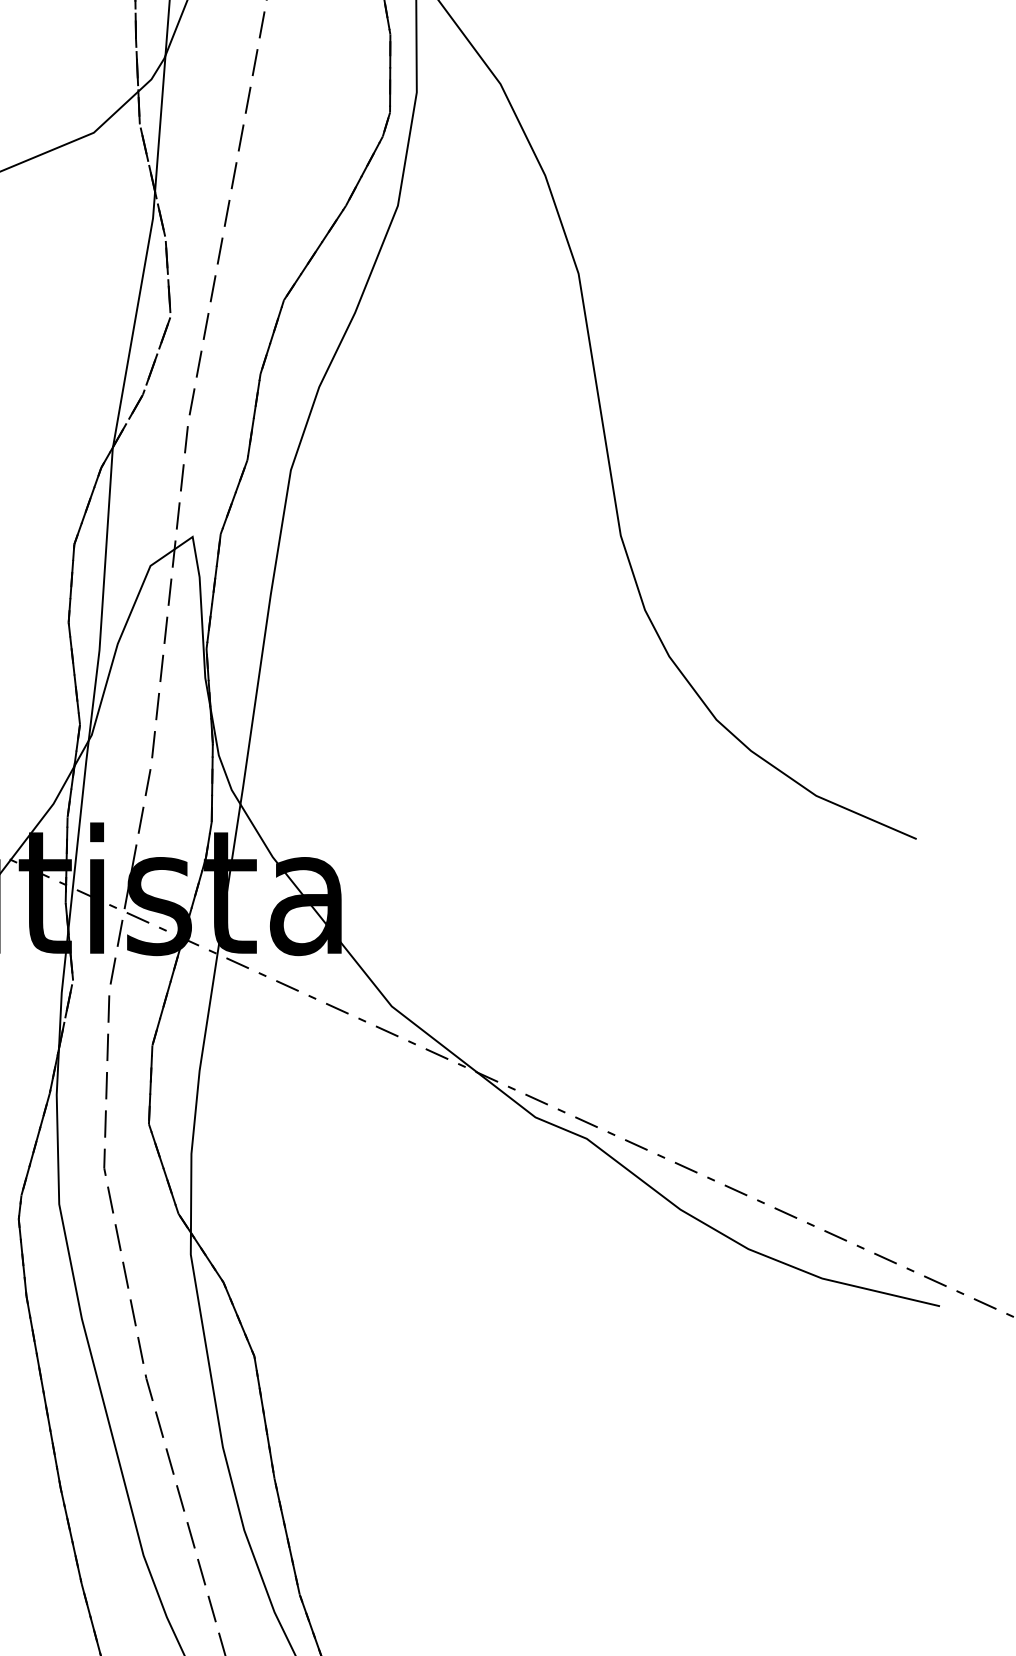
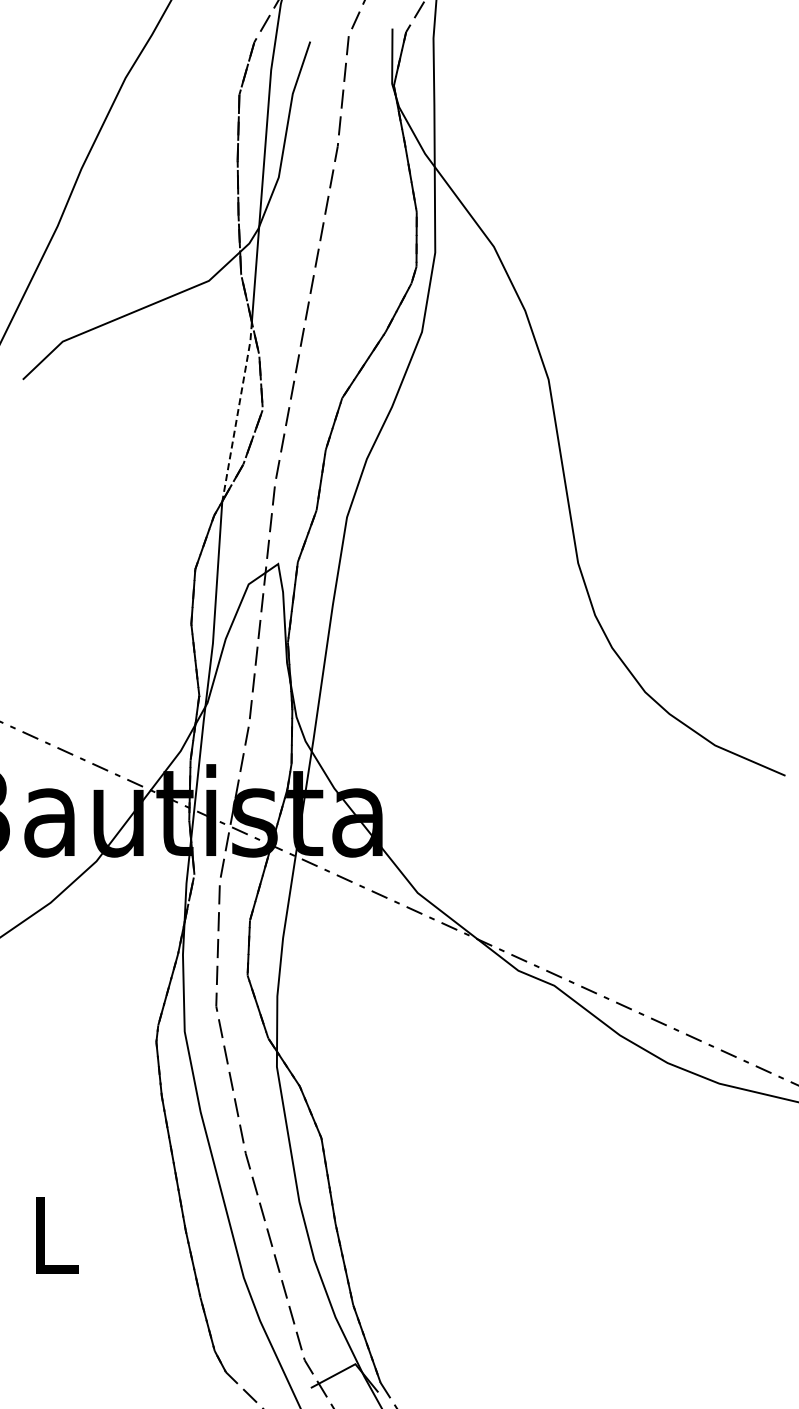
line: (135, 319) -> (238, 411), solid -> dashed

